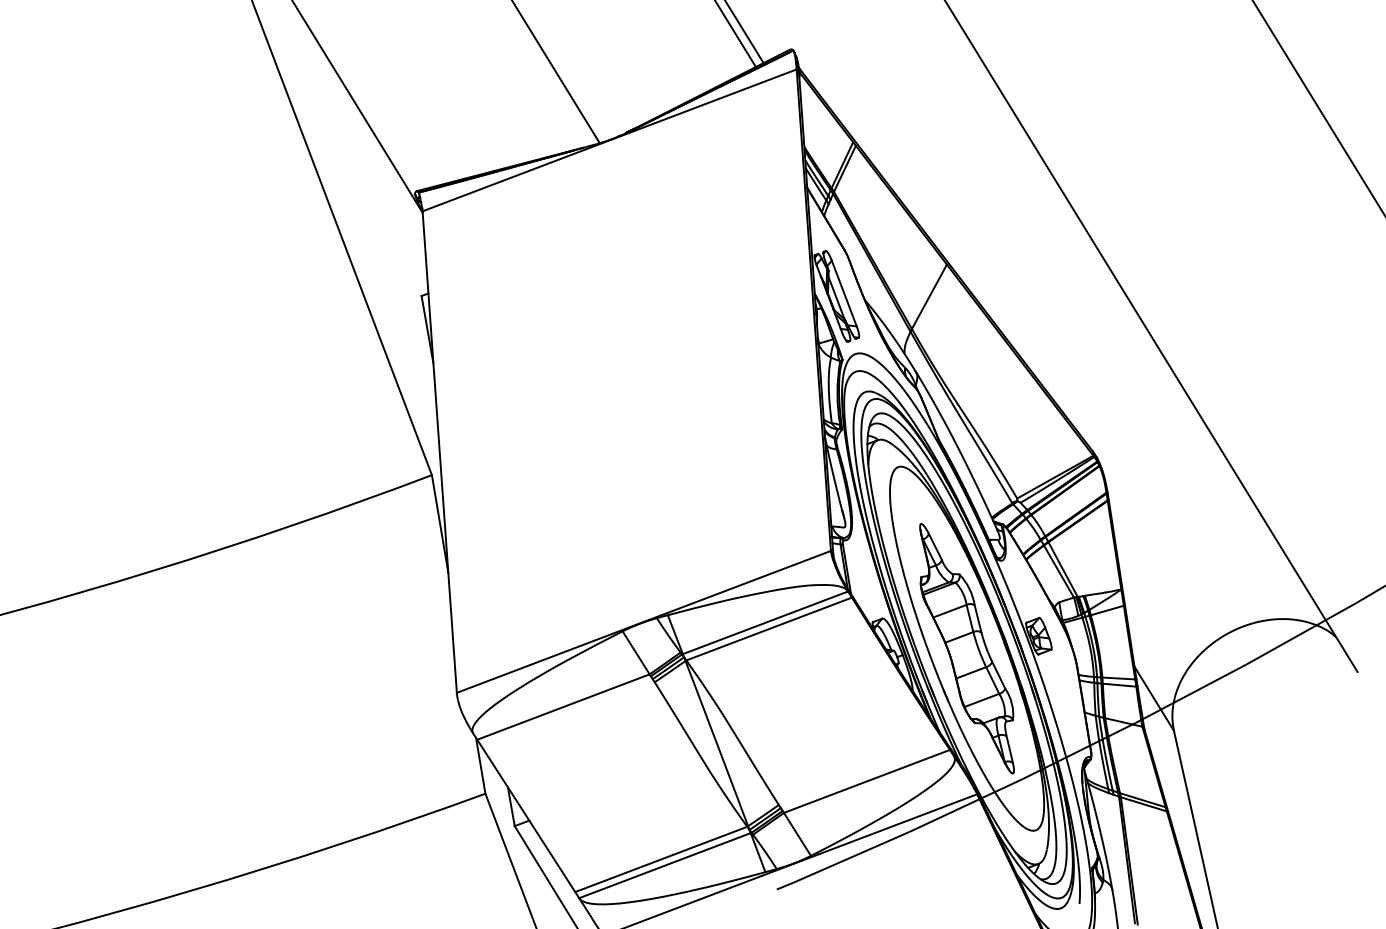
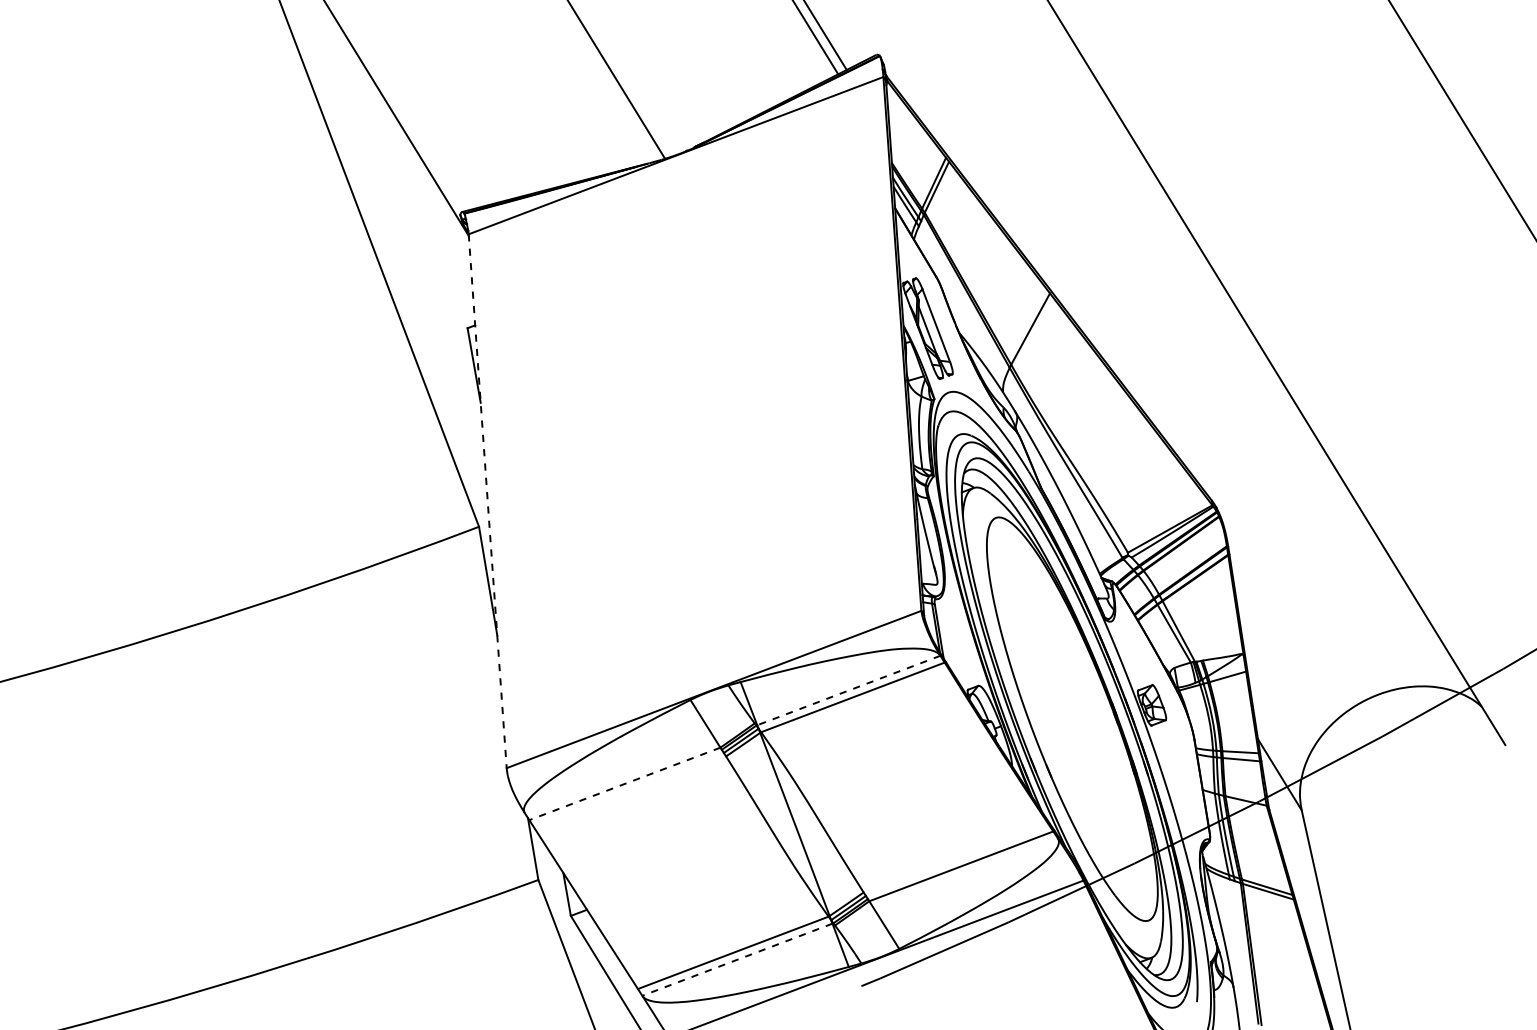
line: (439, 452) -> (487, 501), solid -> dashed
line: (765, 622) -> (848, 690), solid -> dashed
part: (967, 648) -> (1072, 719), removed
line: (563, 707) -> (624, 784), solid -> dashed
line: (665, 865) -> (737, 959), solid -> dashed

